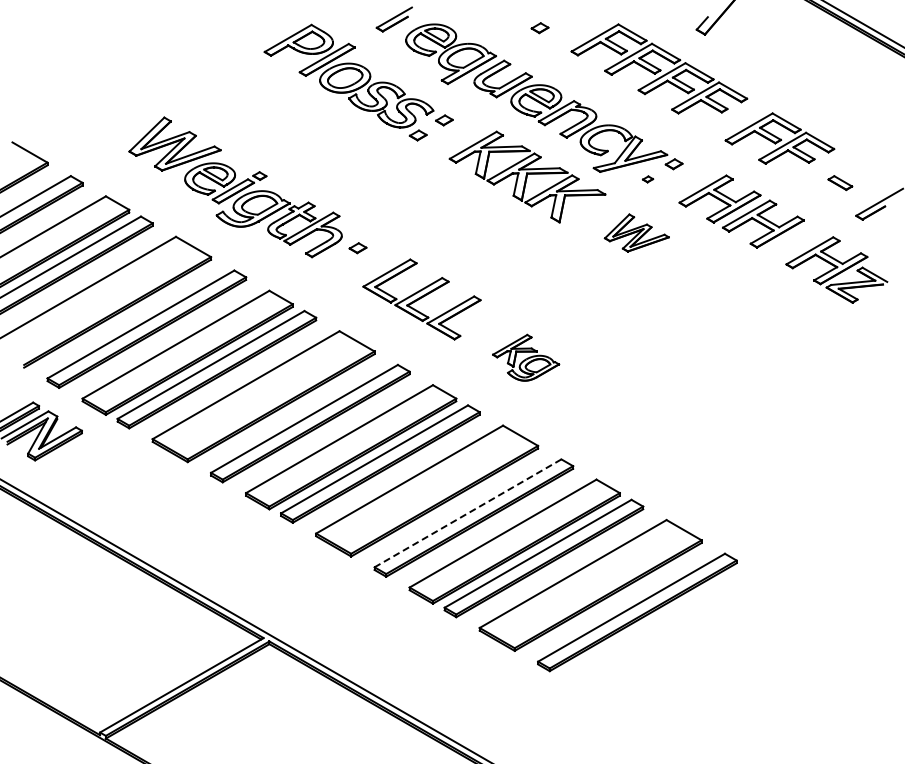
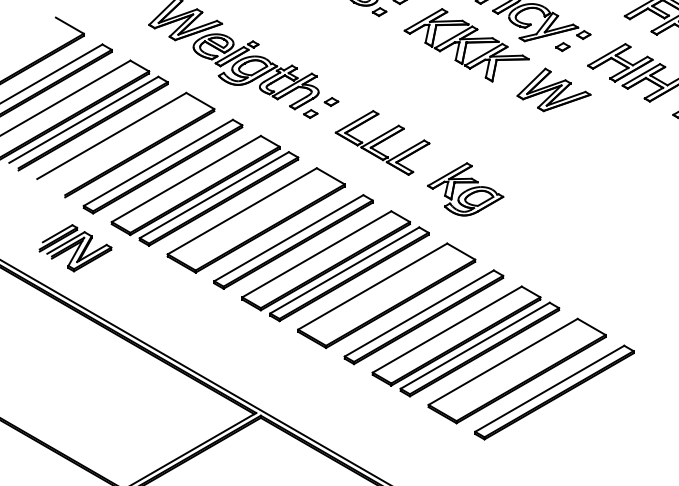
part: (647, 179) -> (562, 47), size x1.67
part: (636, 232) -> (553, 89), size x1.43
part: (331, 263) -> (310, 114), added
part: (525, 357) -> (465, 189), size x1.43
line: (468, 513) -> (419, 313), dashed -> solid

